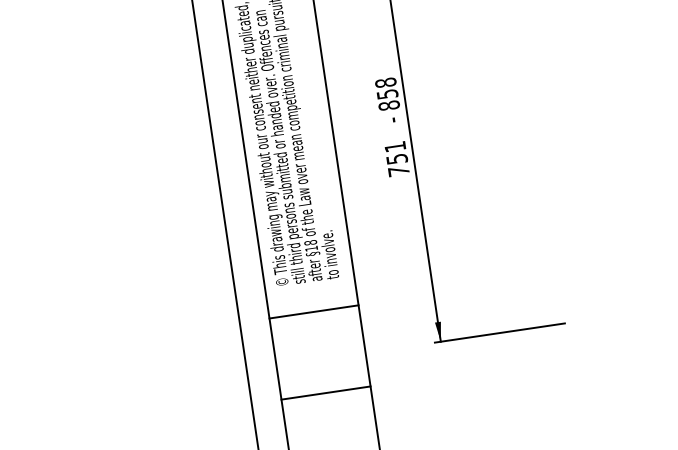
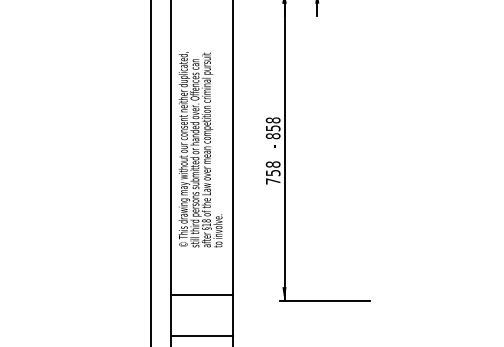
text: (394, 146) -> (272, 164), 751 -> 758
line: (313, 311) -> (201, 294), moved
line: (325, 392) -> (201, 335), moved

